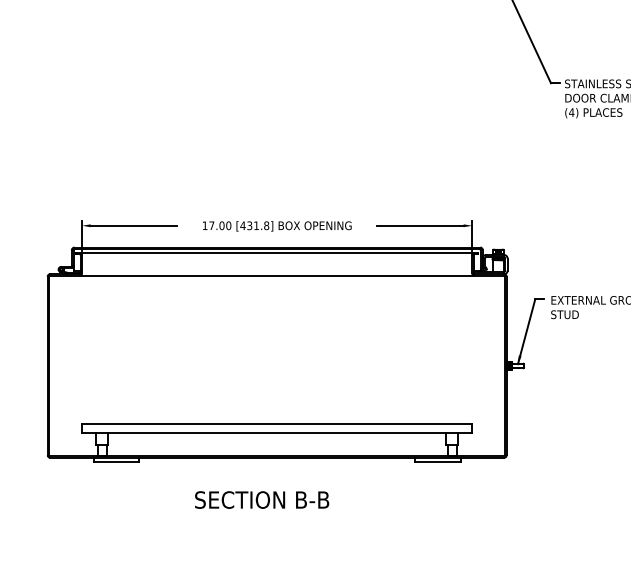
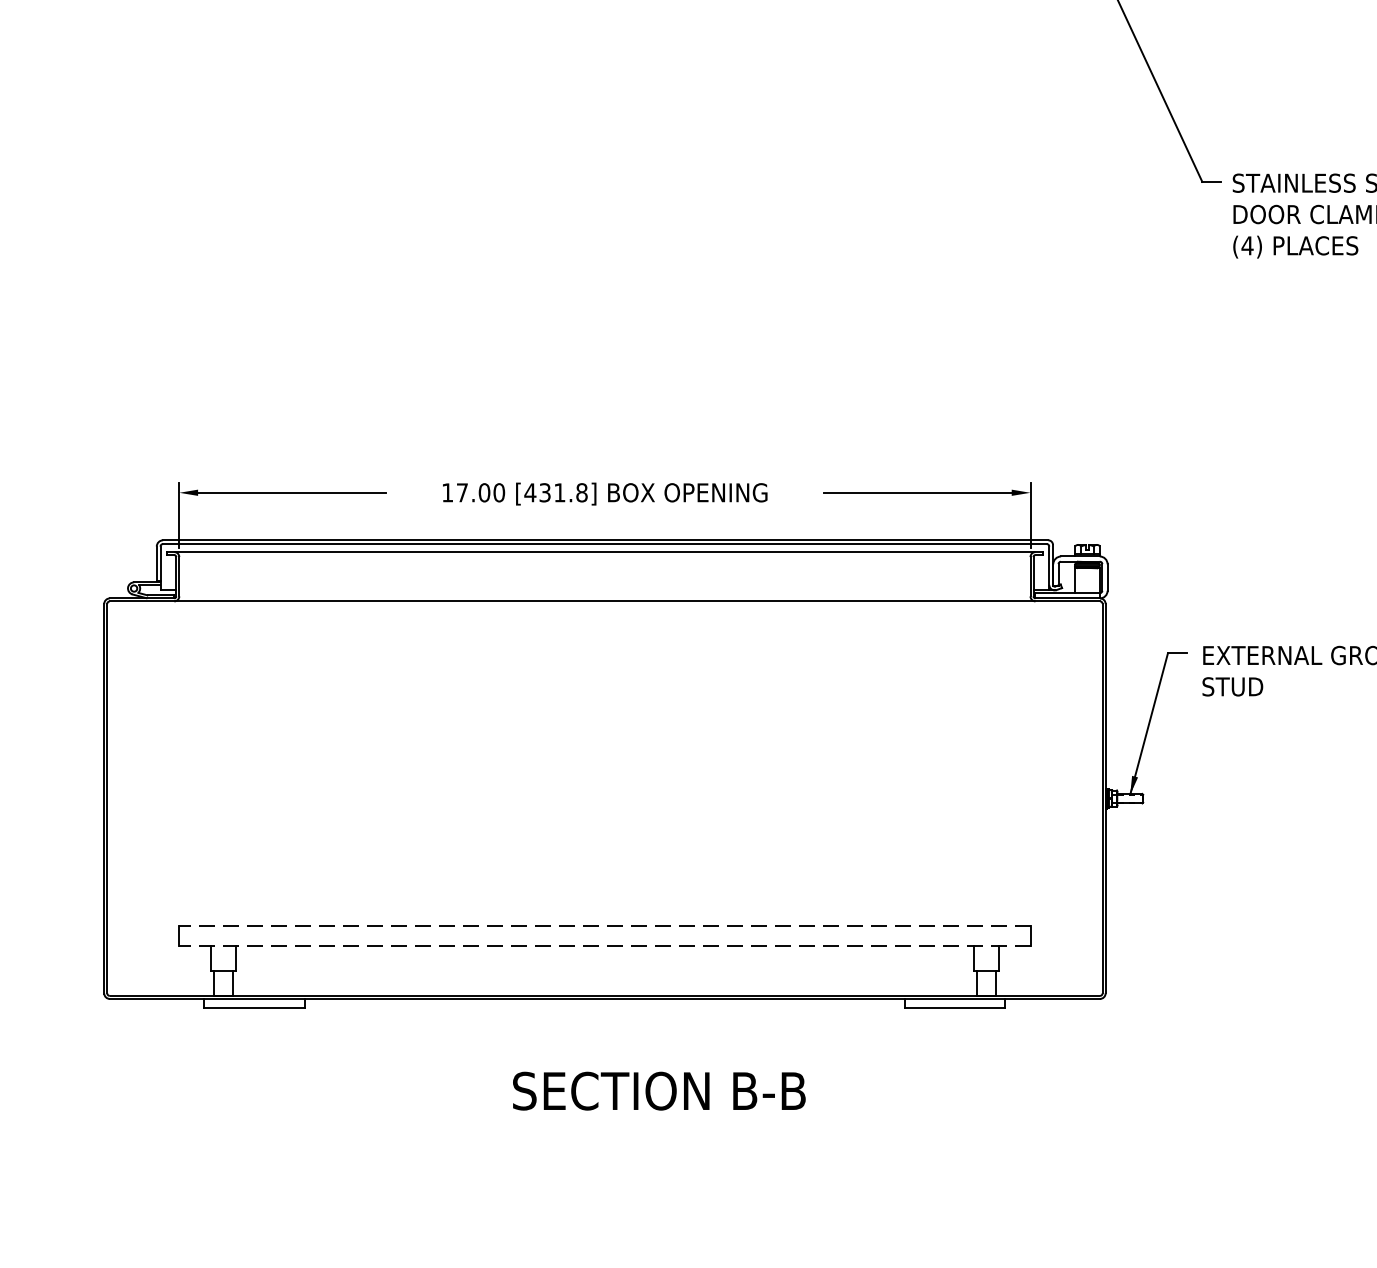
line: (276, 424) -> (603, 926), solid -> dashed
line: (276, 433) -> (603, 945), solid -> dashed
text: (262, 499) -> (660, 1089), moved

